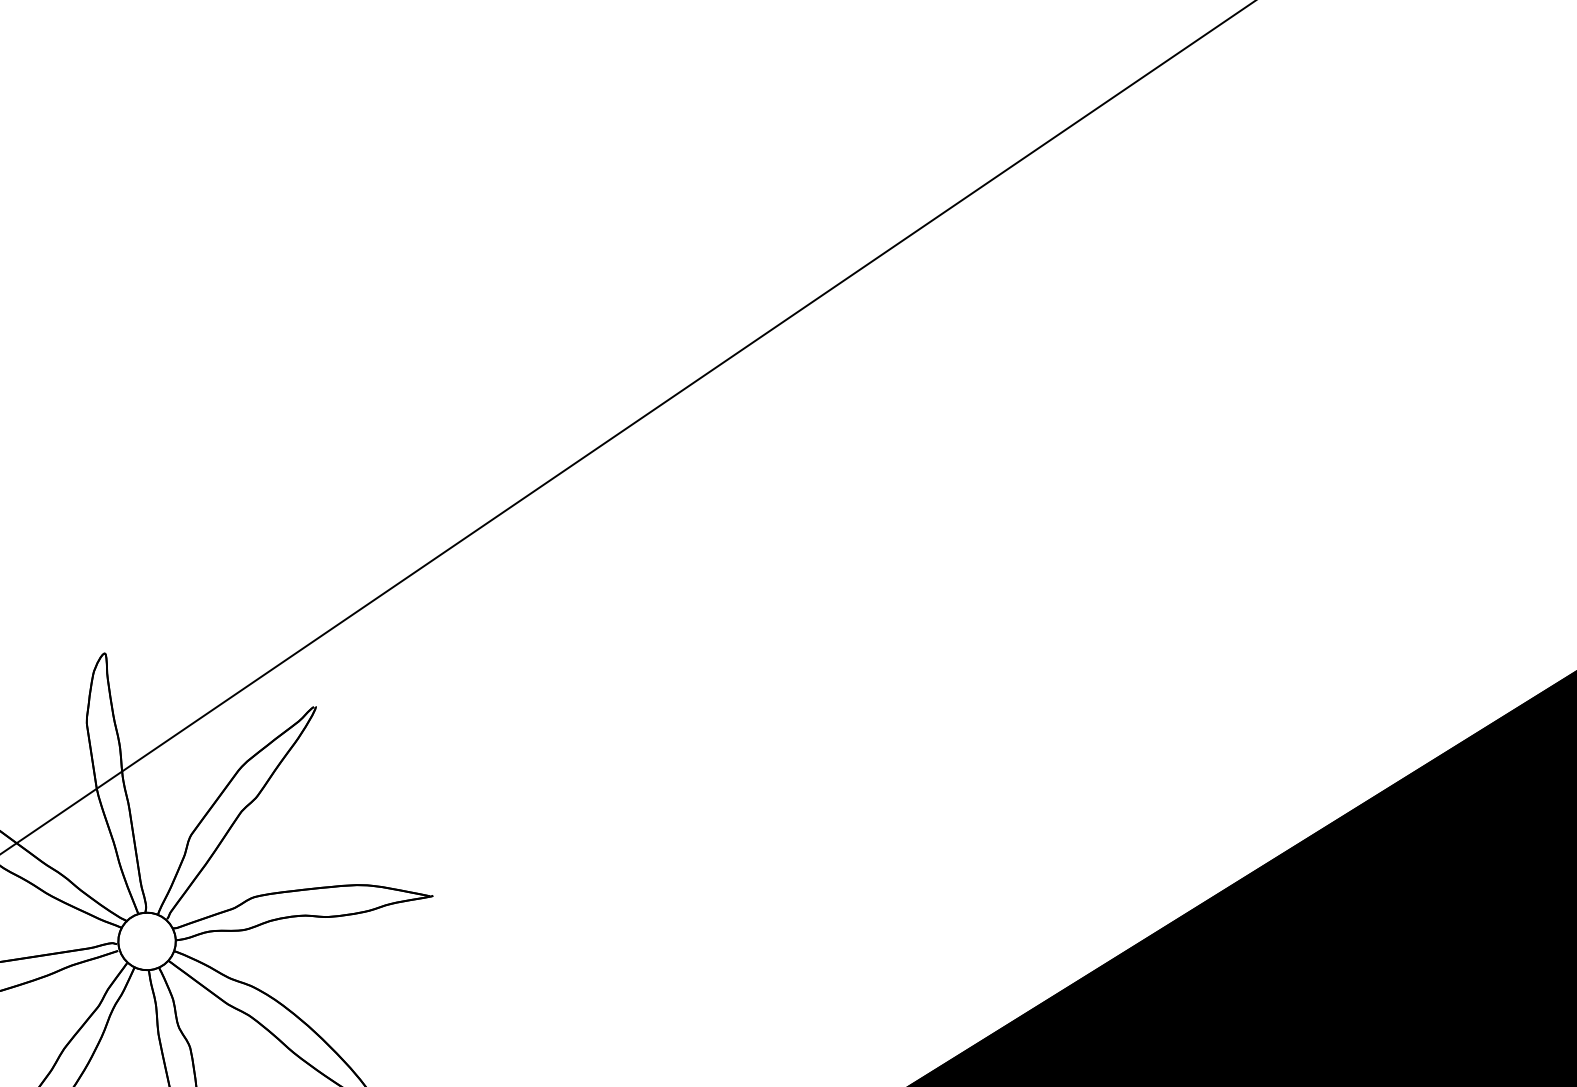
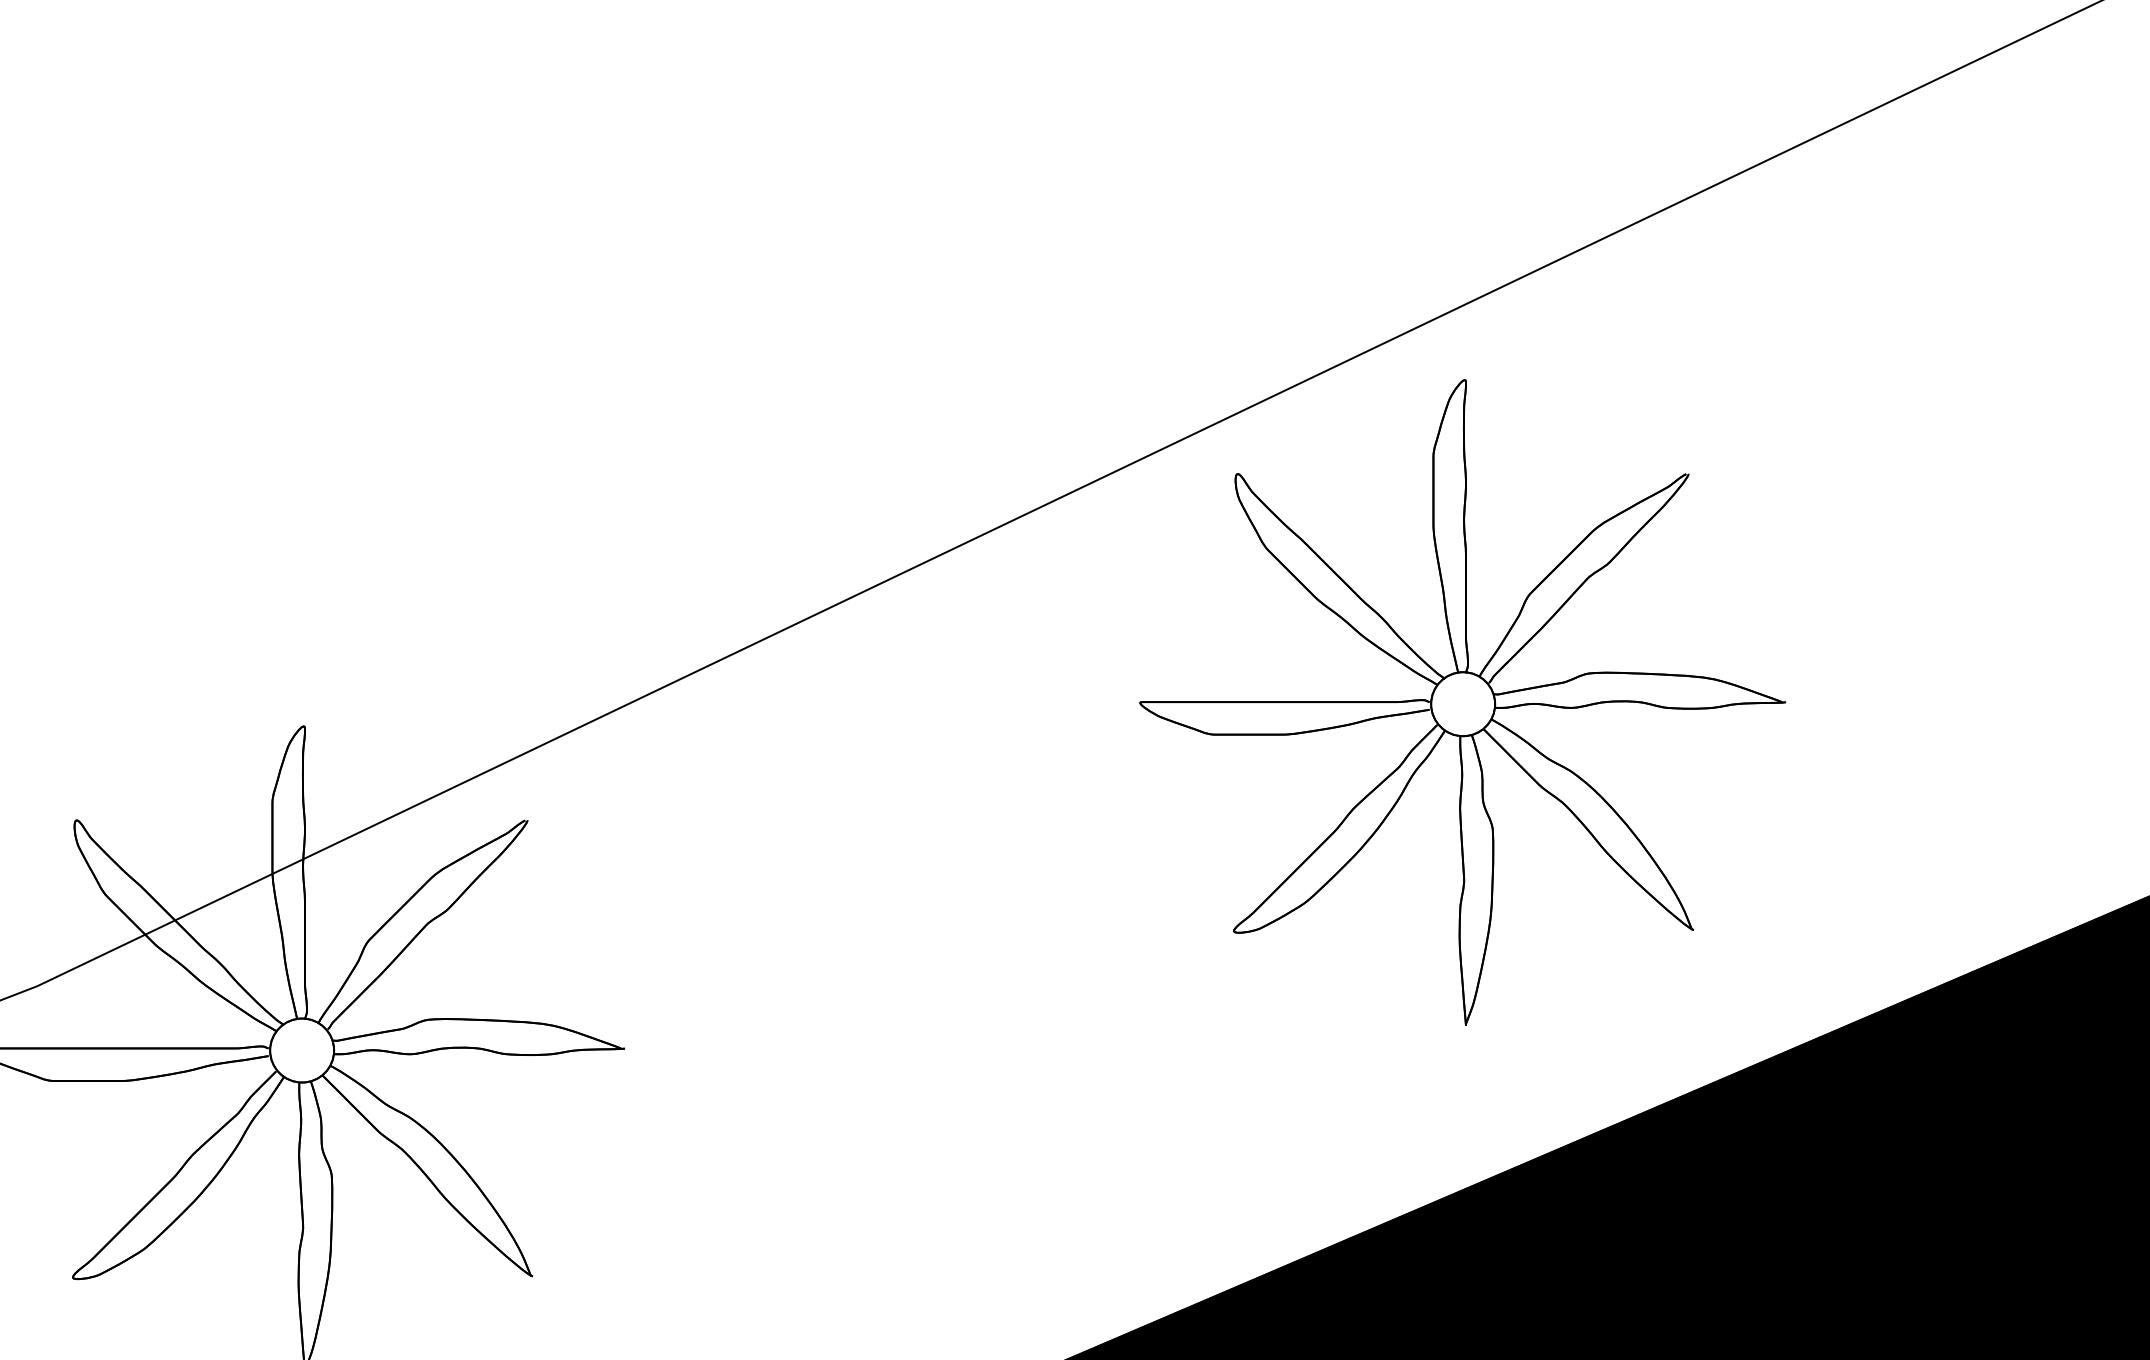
part: (1129, 474) -> (1462, 702), added

